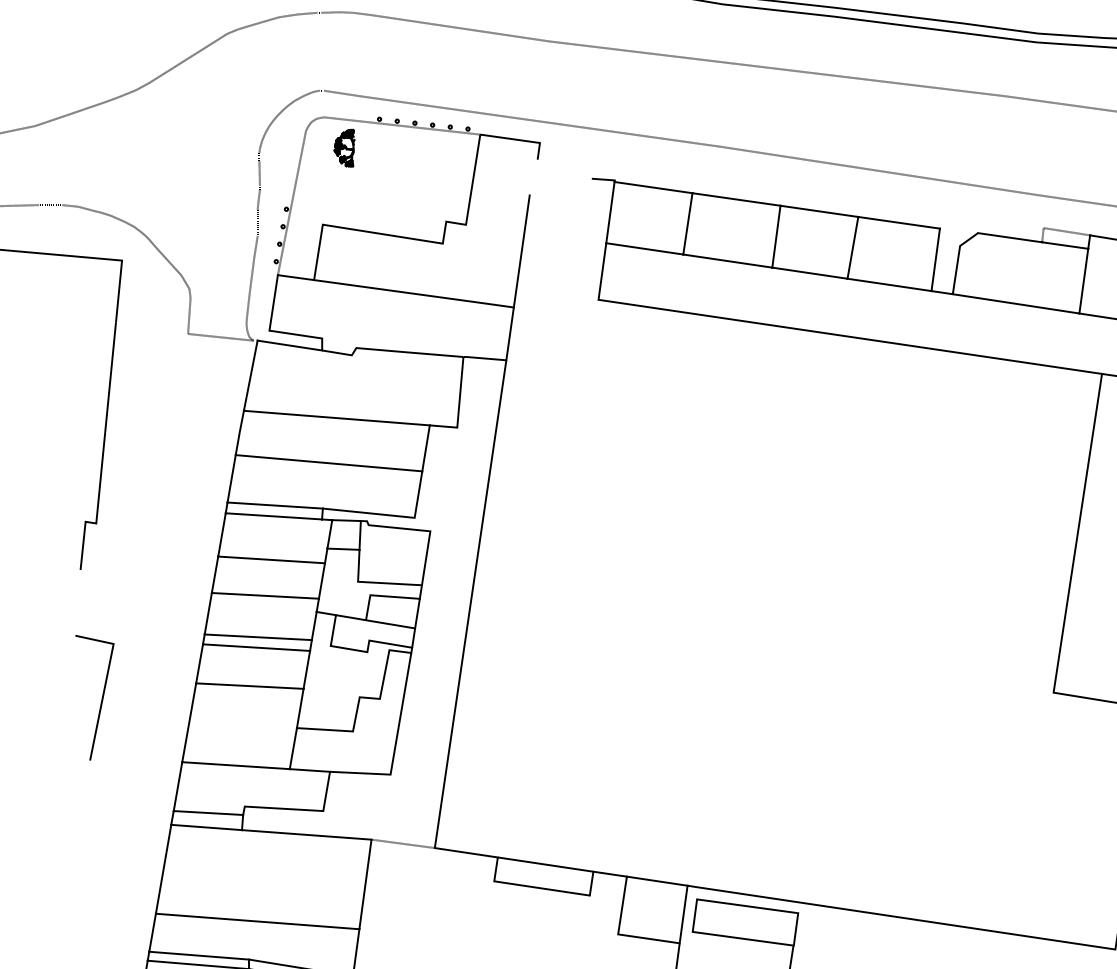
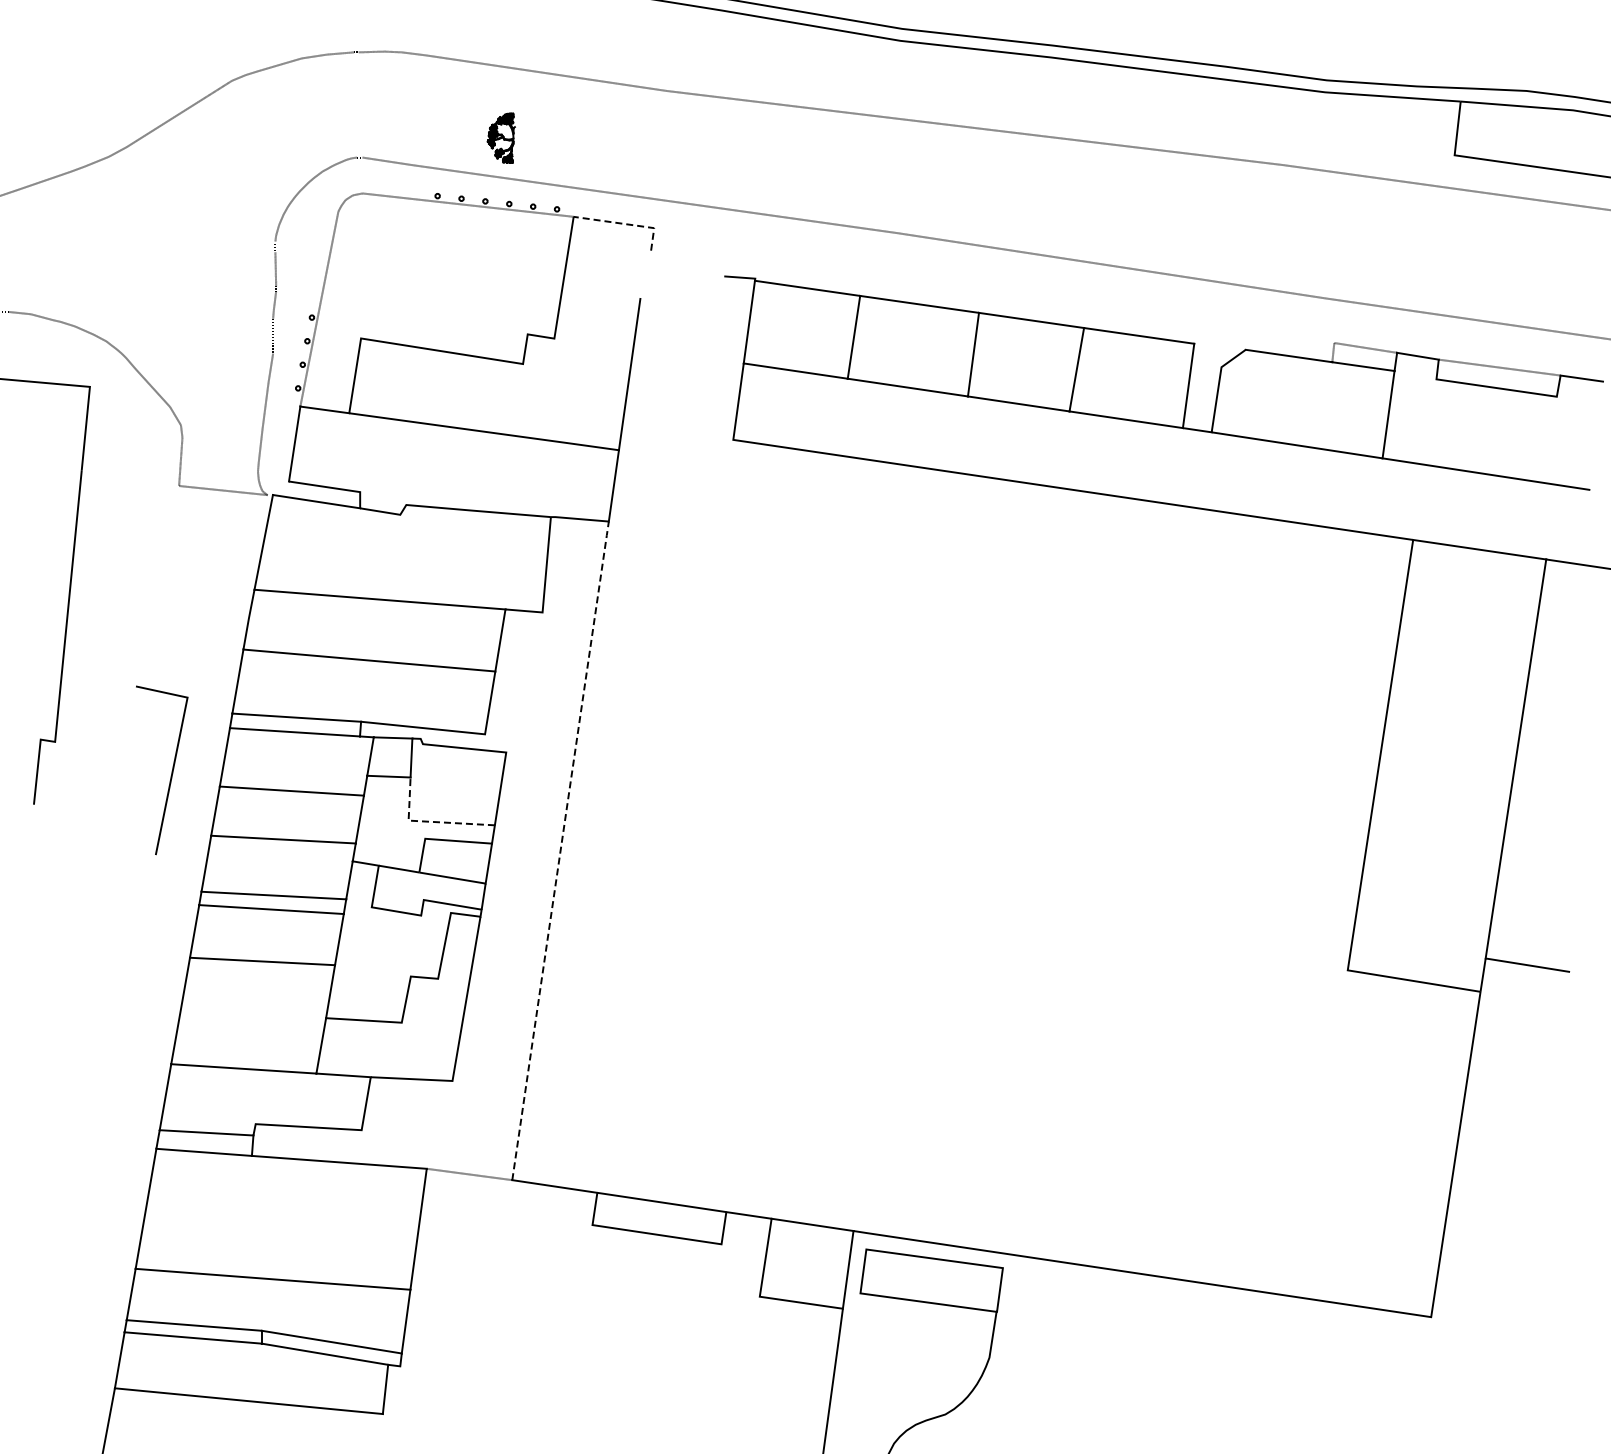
line: (518, 140) -> (625, 224), solid -> dashed
part: (343, 147) -> (500, 137), moved
line: (372, 582) -> (428, 821), solid -> dashed
line: (470, 603) -> (560, 849), solid -> dashed
line: (101, 698) -> (171, 771), moved

